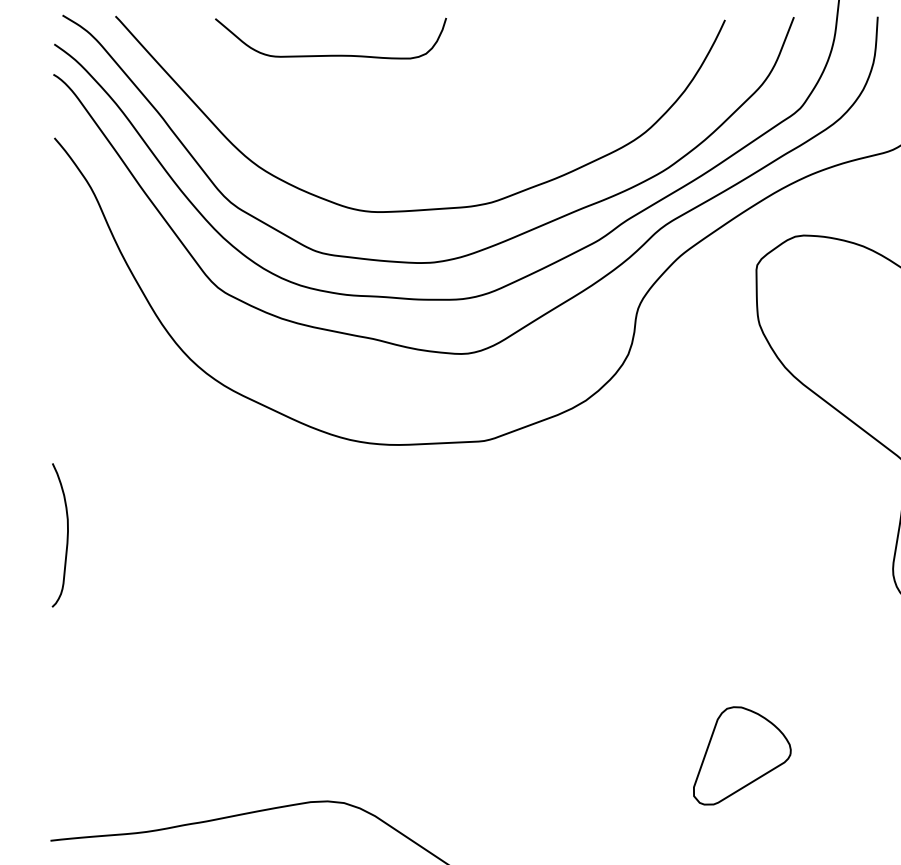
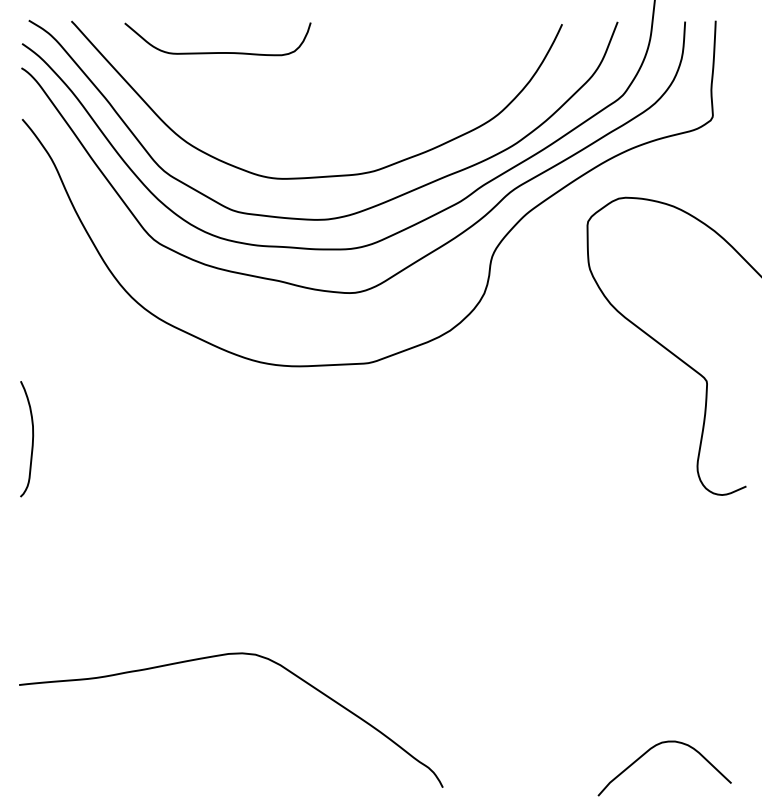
curve: (330, 55) -> (217, 52), moved
part: (741, 755) -> (575, 616), removed

